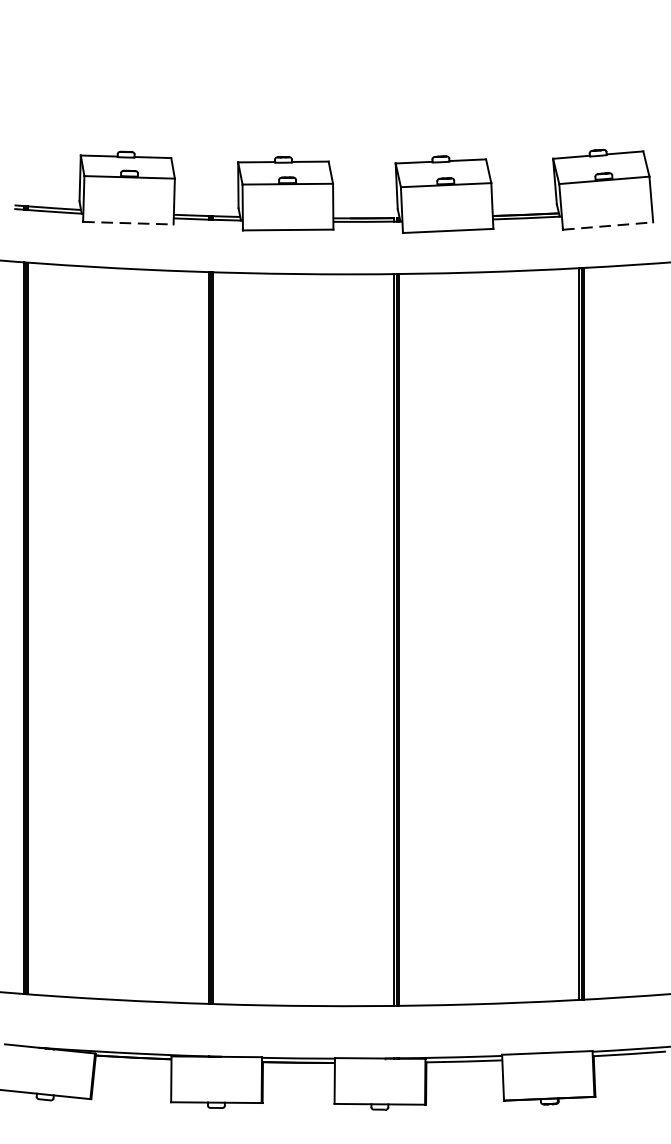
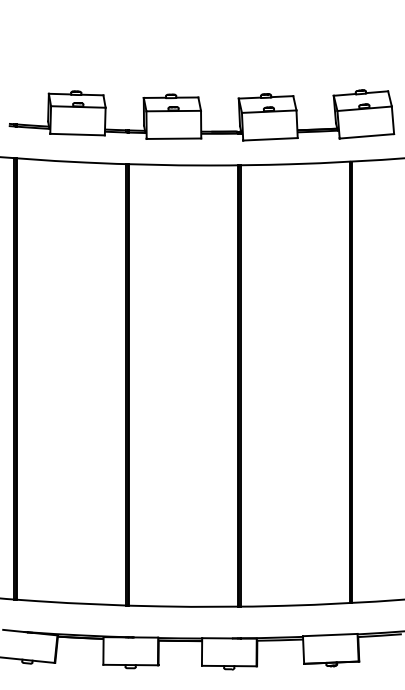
line: (129, 222) -> (78, 134), dashed -> solid
line: (609, 226) -> (367, 136), dashed -> solid

